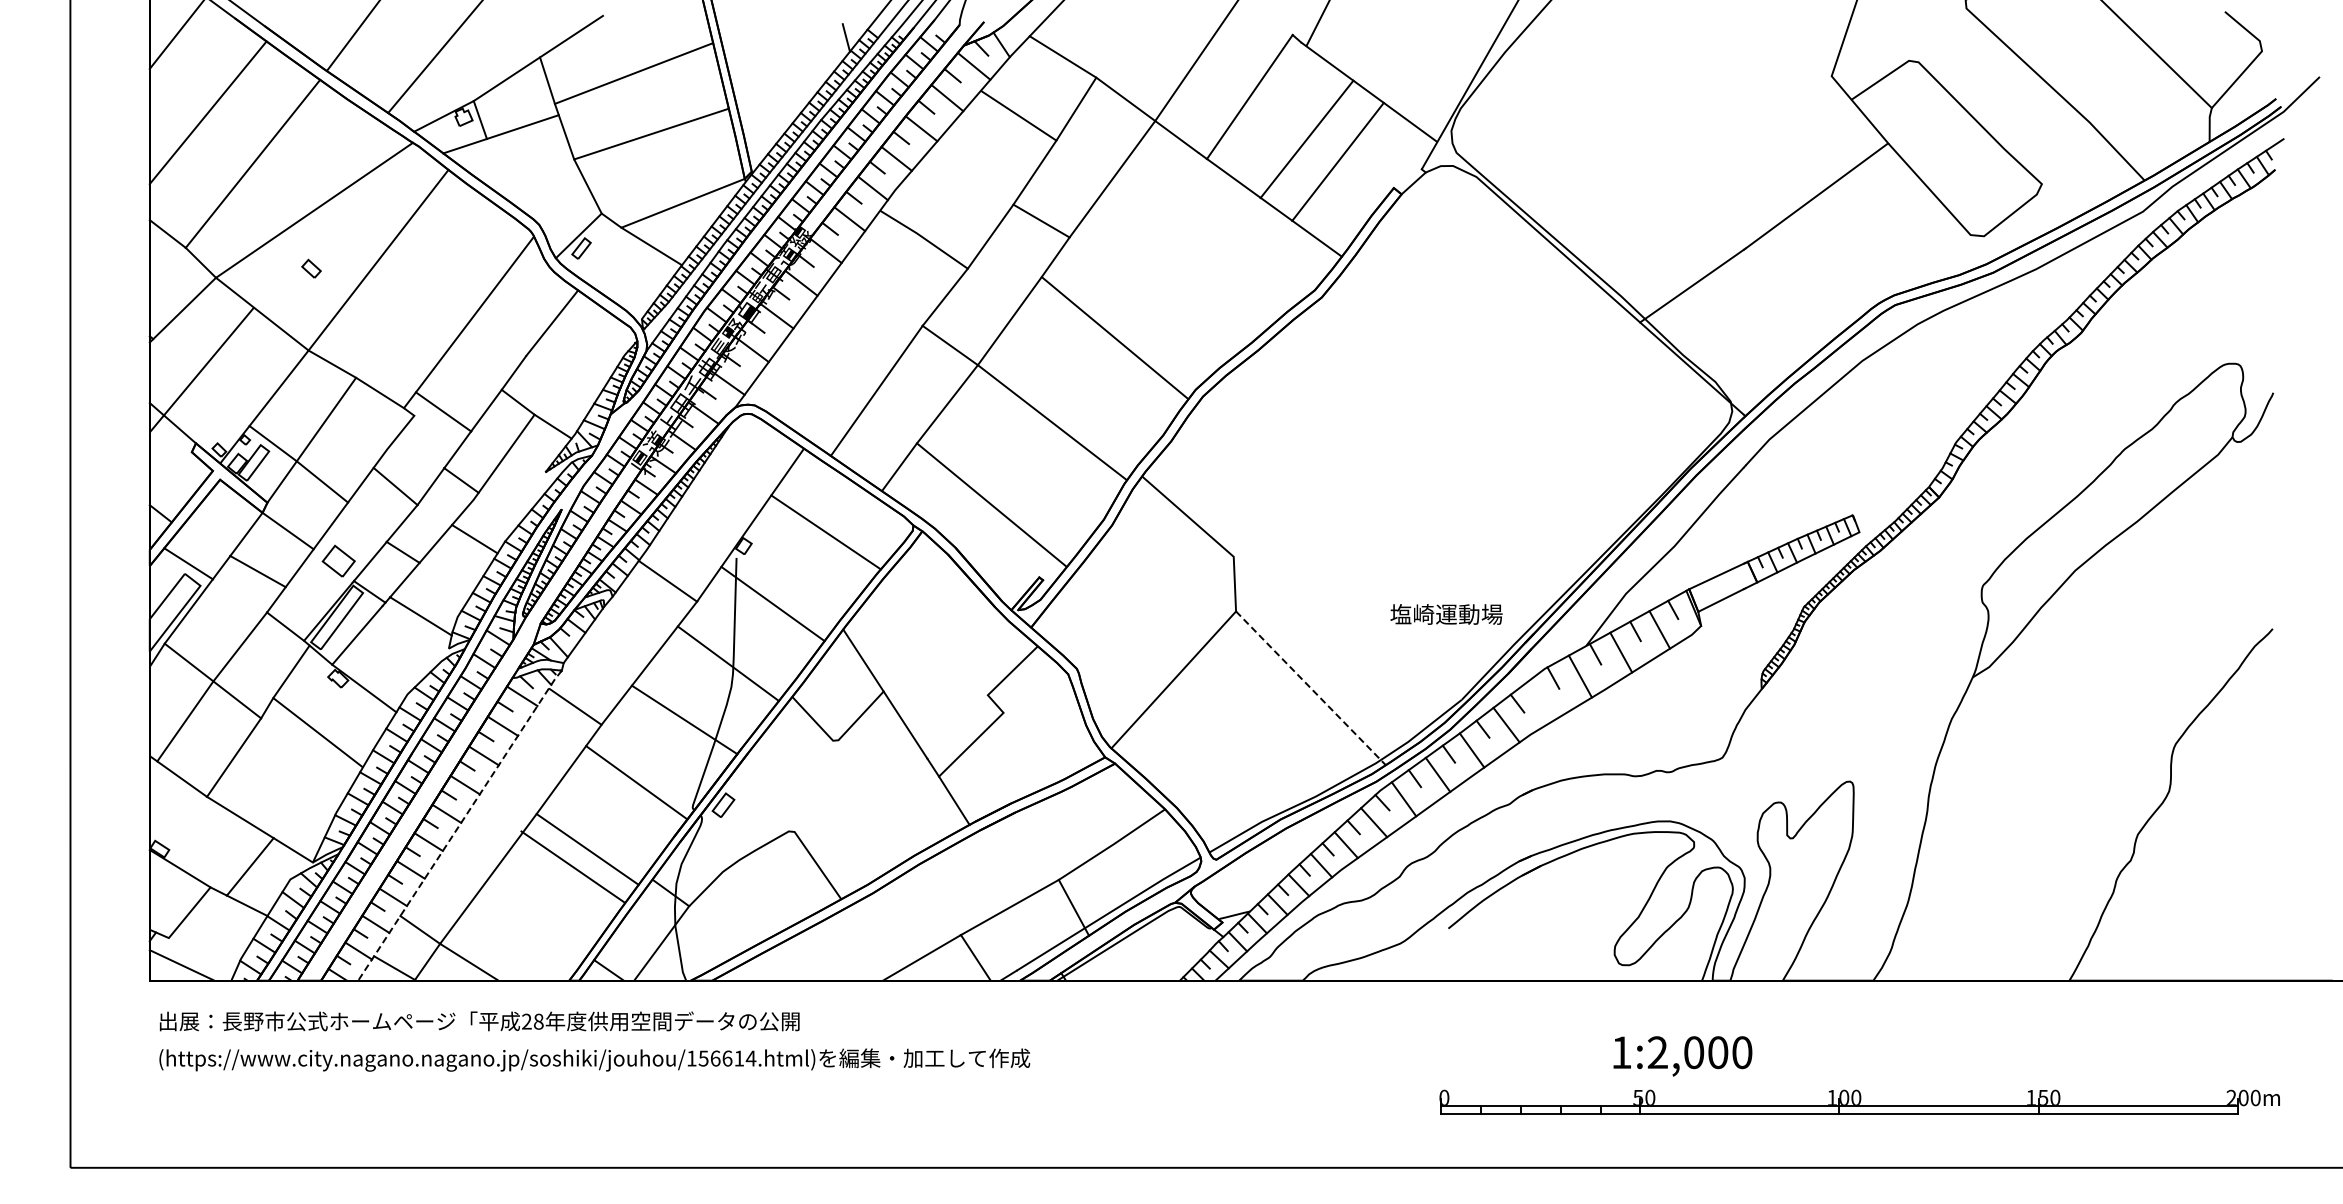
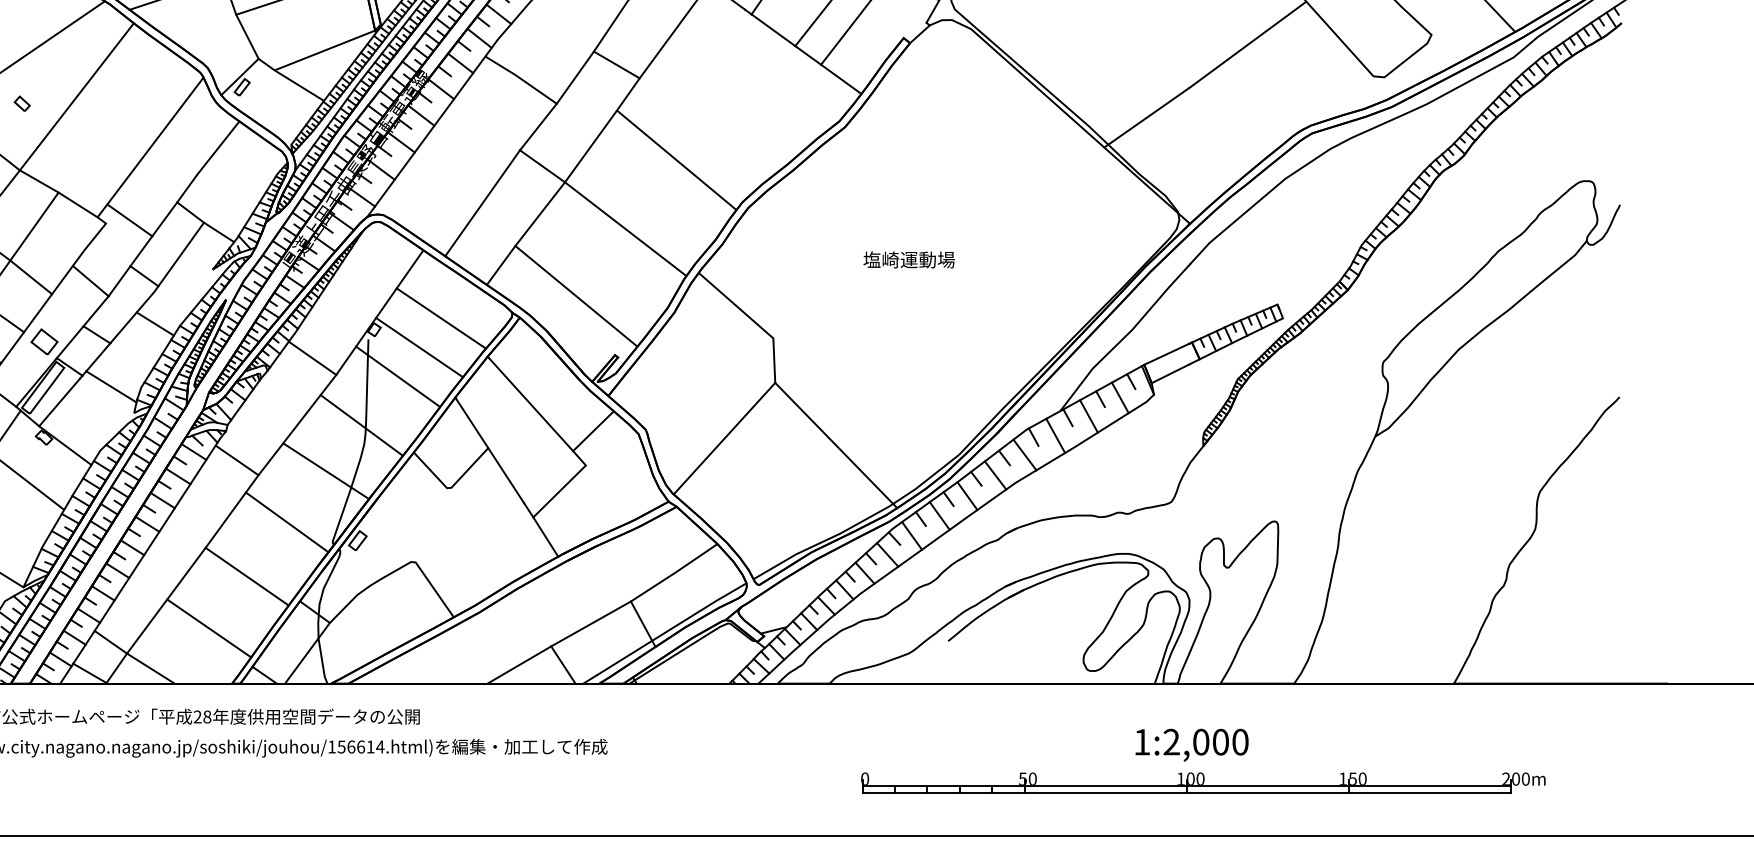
line: (798, 567) -> (418, 347), added
text: (1446, 614) -> (909, 259), moved
line: (934, 637) -> (529, 404), added
line: (1311, 688) -> (836, 445), dashed -> solid
line: (1542, 699) -> (1024, 454), added
line: (460, 824) -> (143, 556), dashed -> solid
line: (572, 866) -> (208, 628), moved
text: (1682, 1056) -> (1191, 745), moved
part: (1859, 1101) -> (1203, 781), moved

